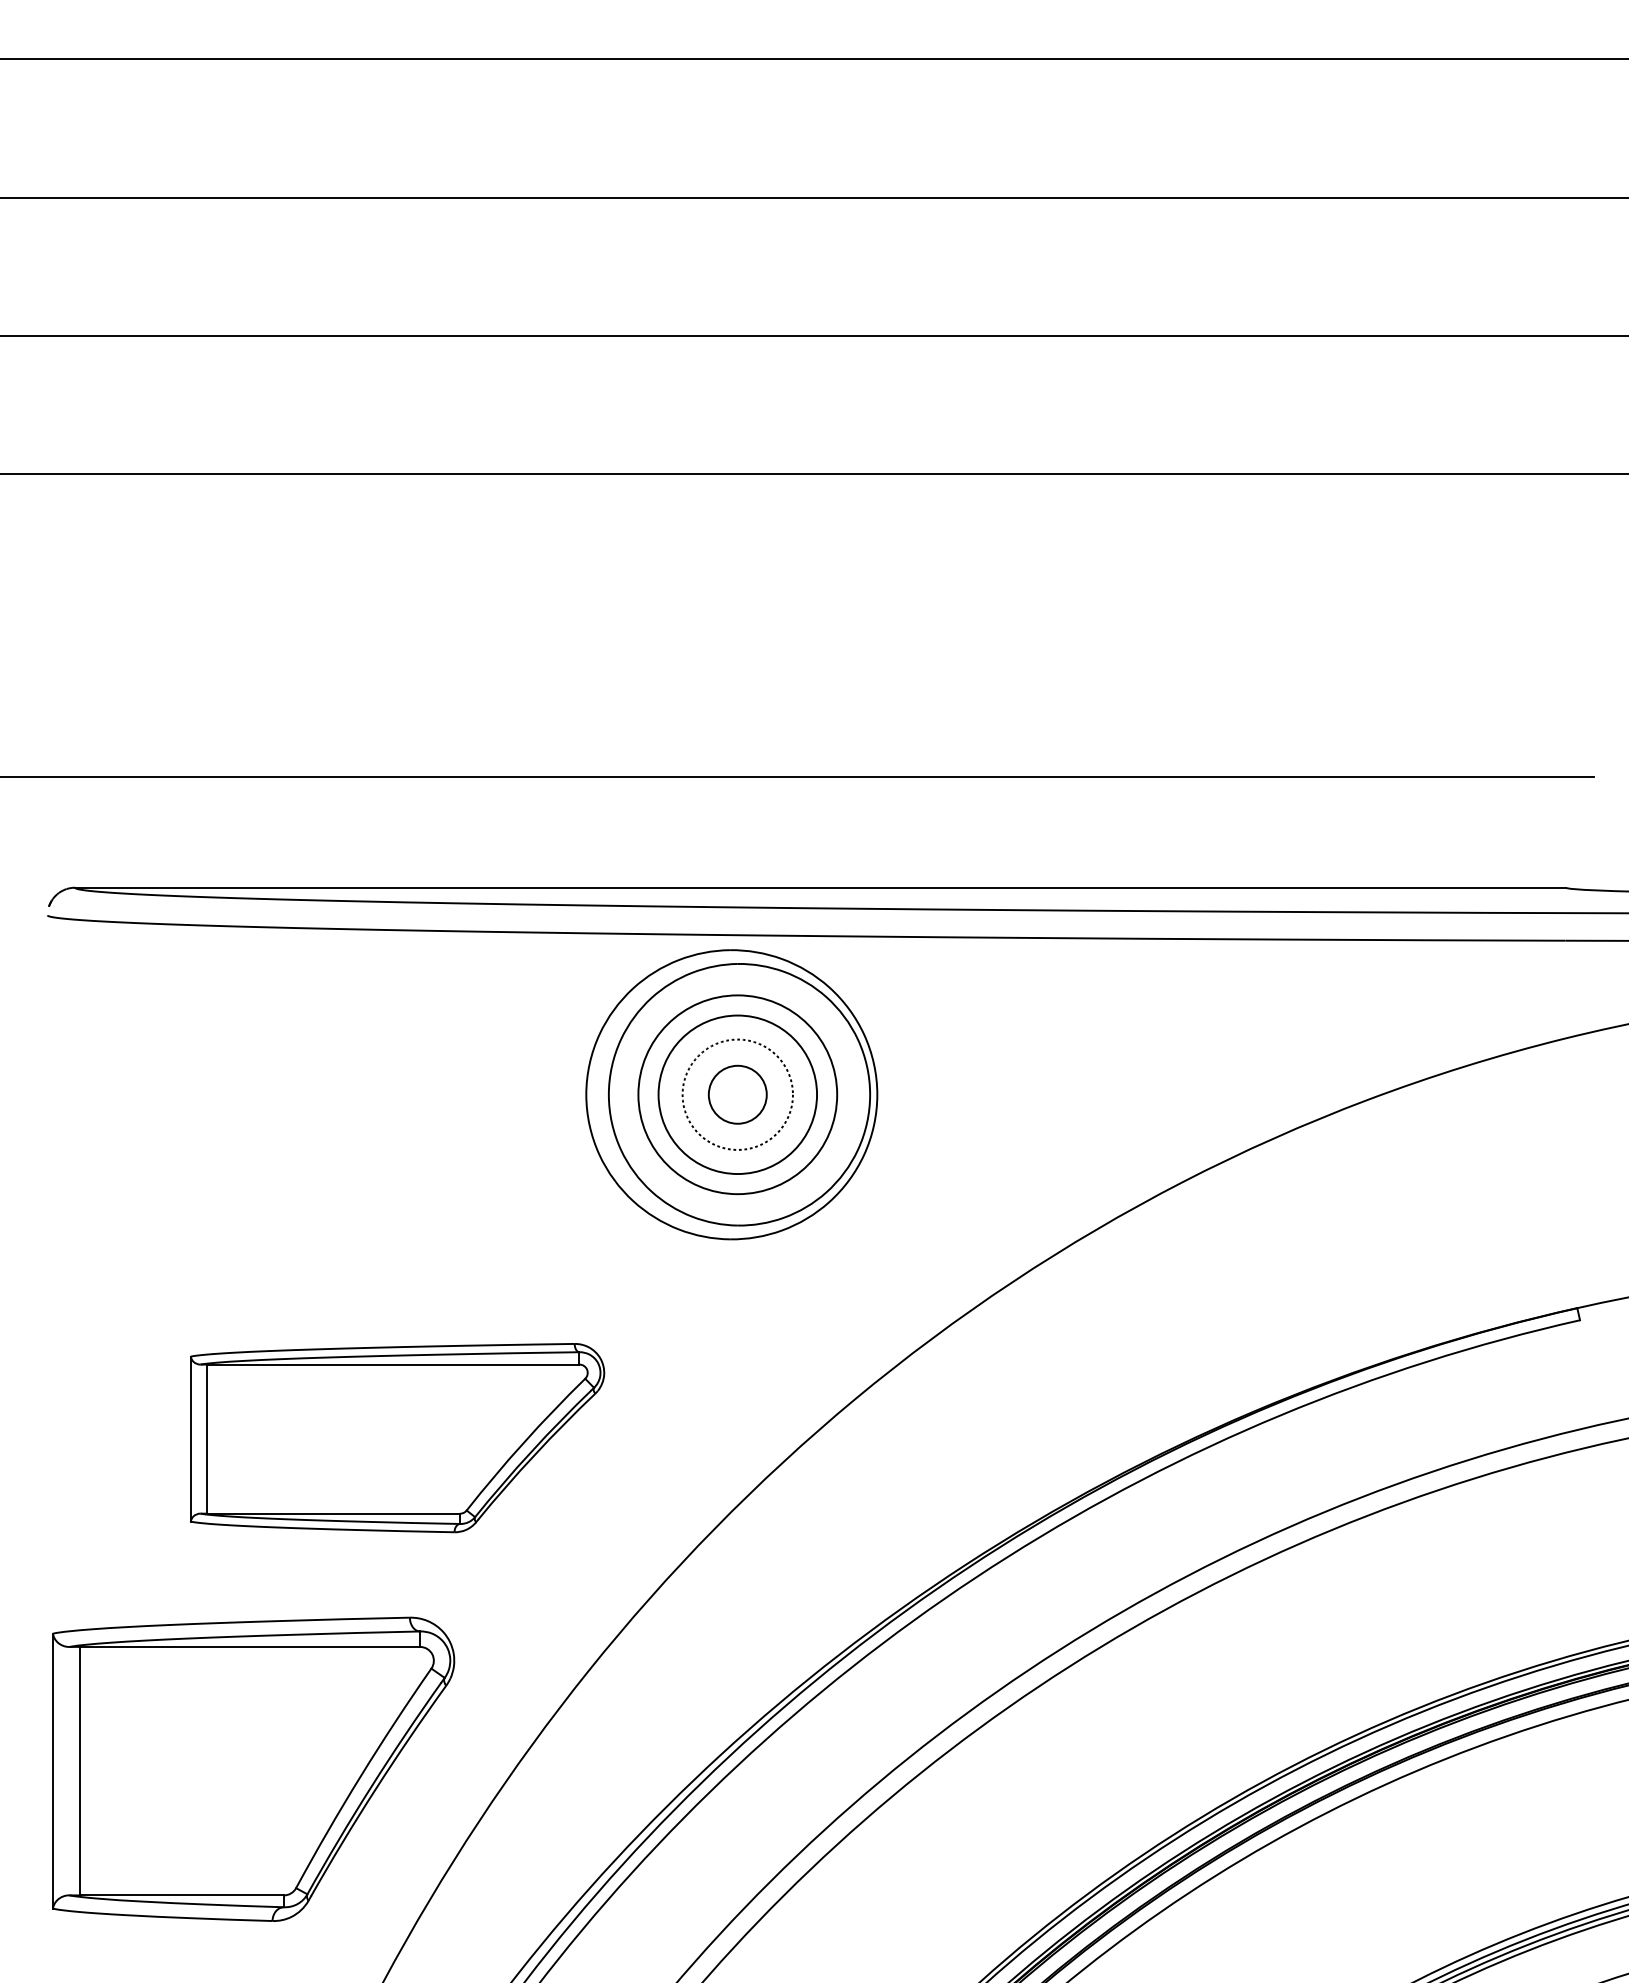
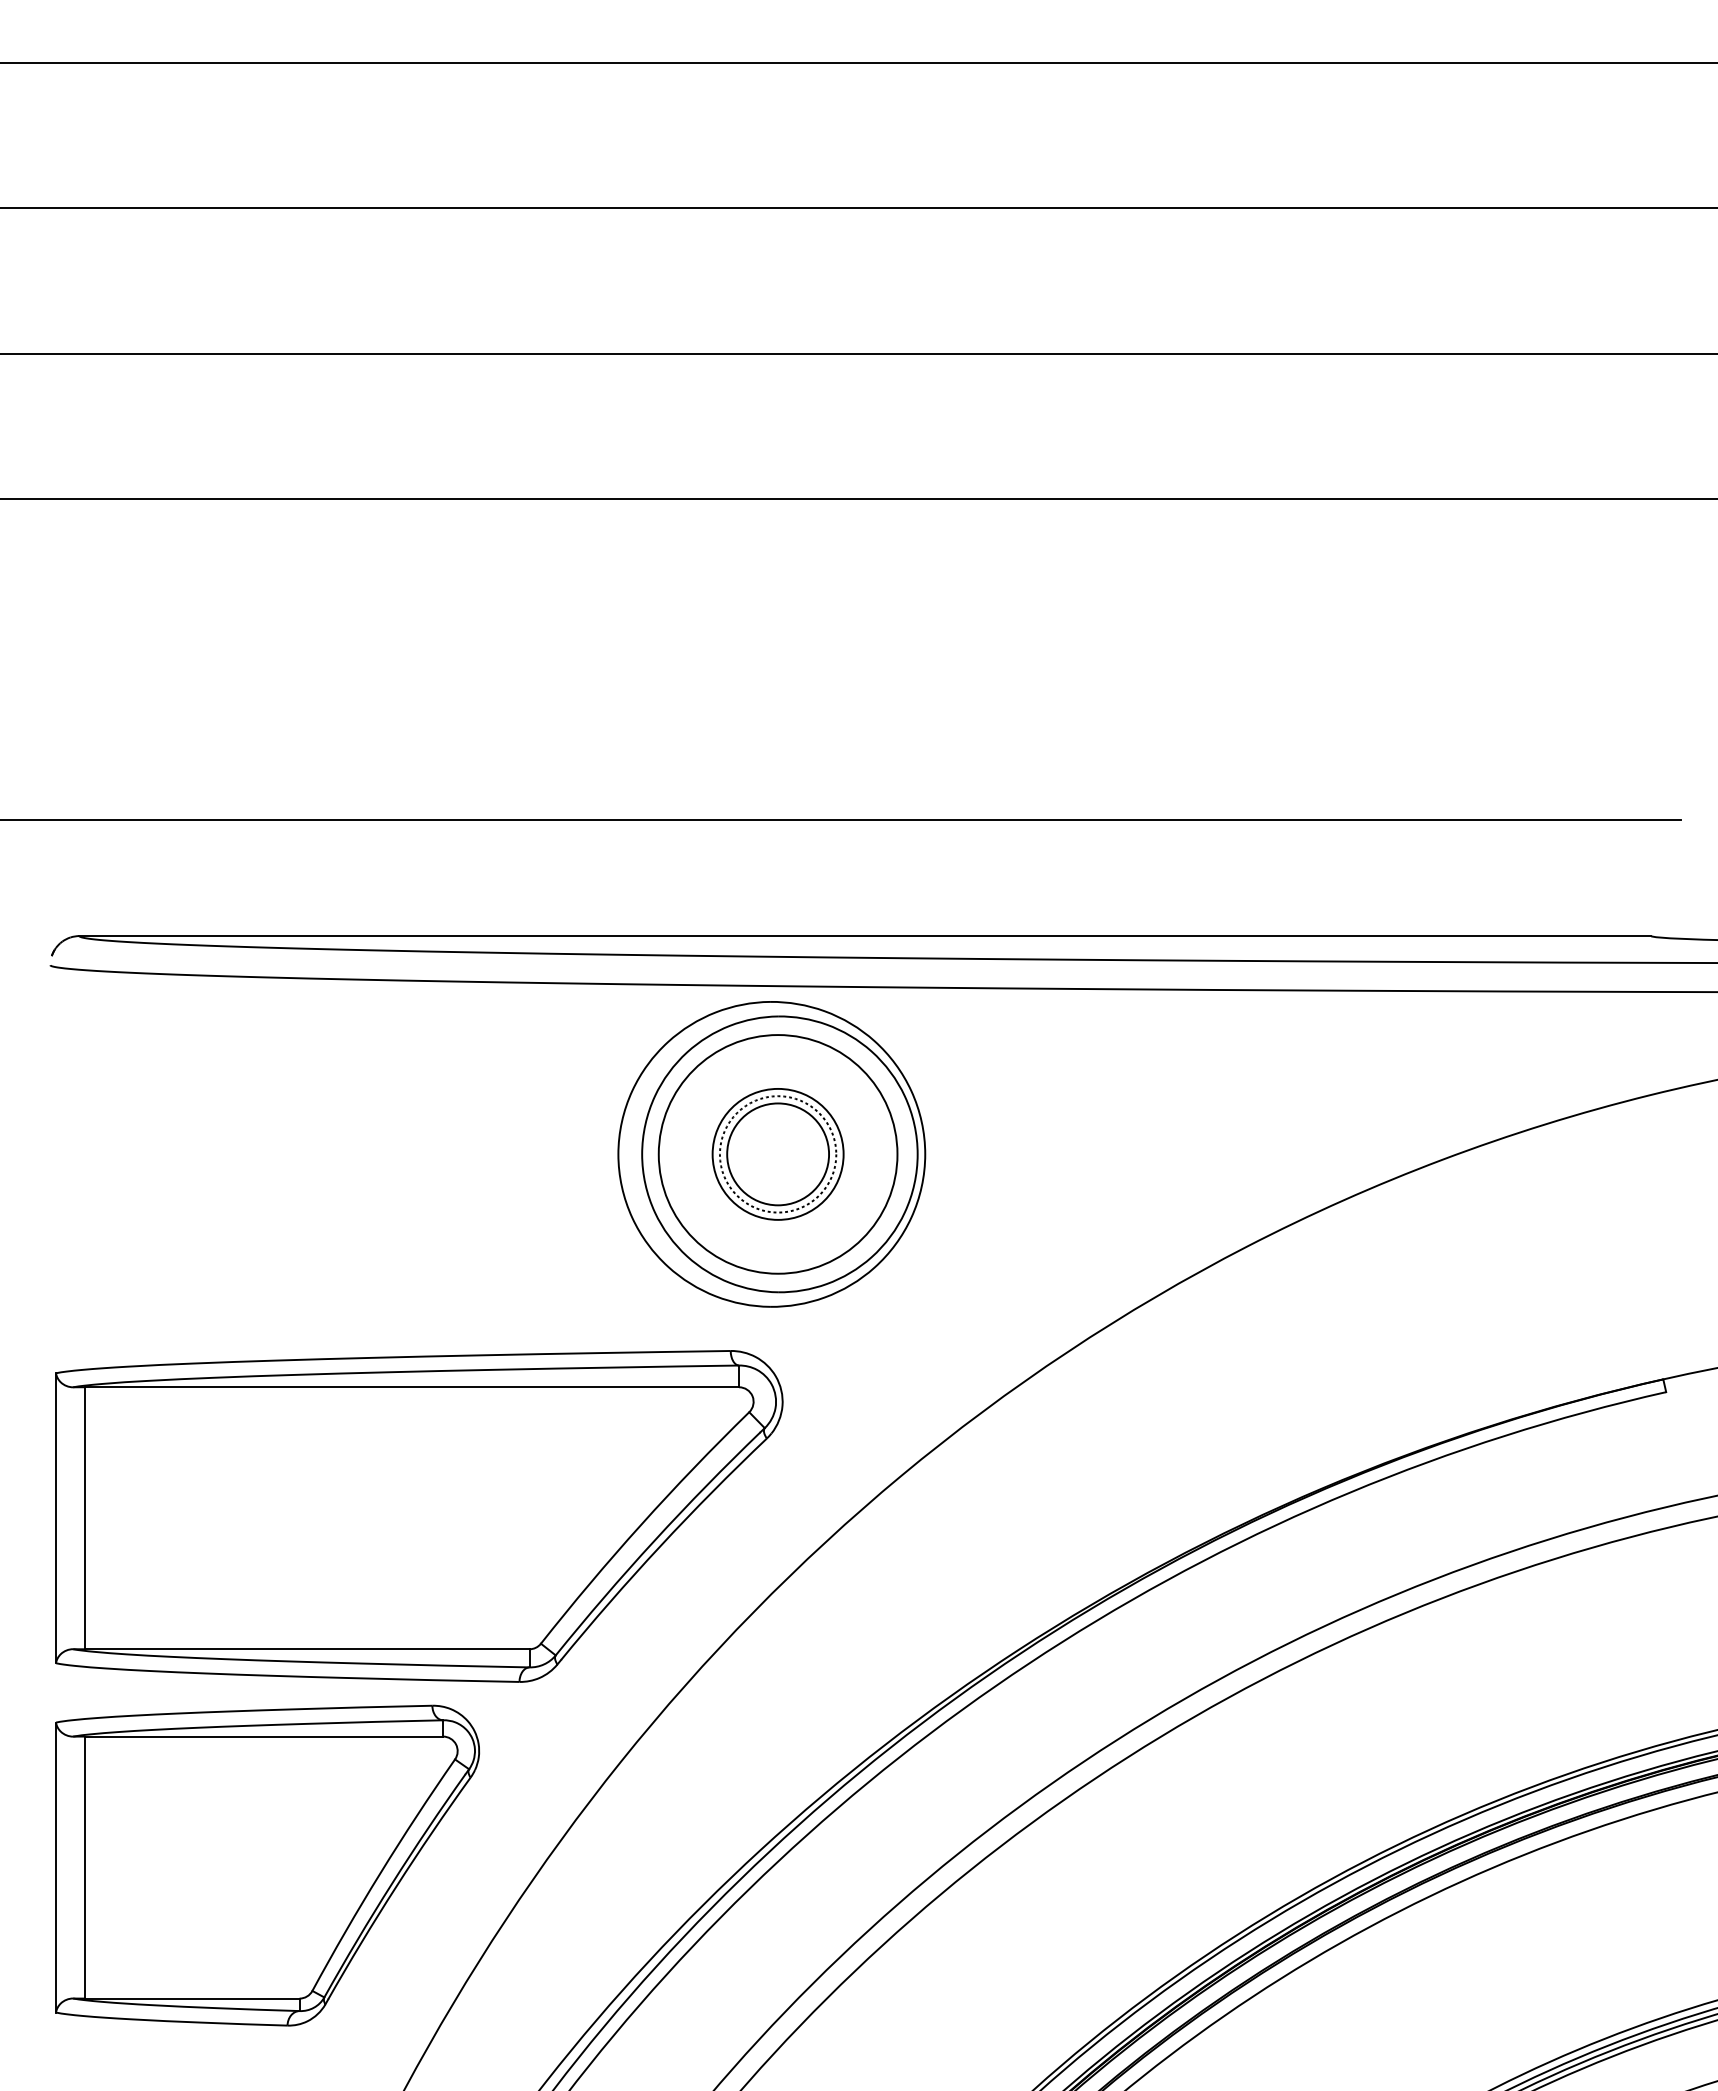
circle: (737, 1094) -> (777, 1154), size x0.62
circle: (737, 1094) -> (777, 1154), size x1.43
circle: (737, 1094) -> (777, 1154), size x1.67
part: (397, 1437) -> (419, 1515), size x1.67

